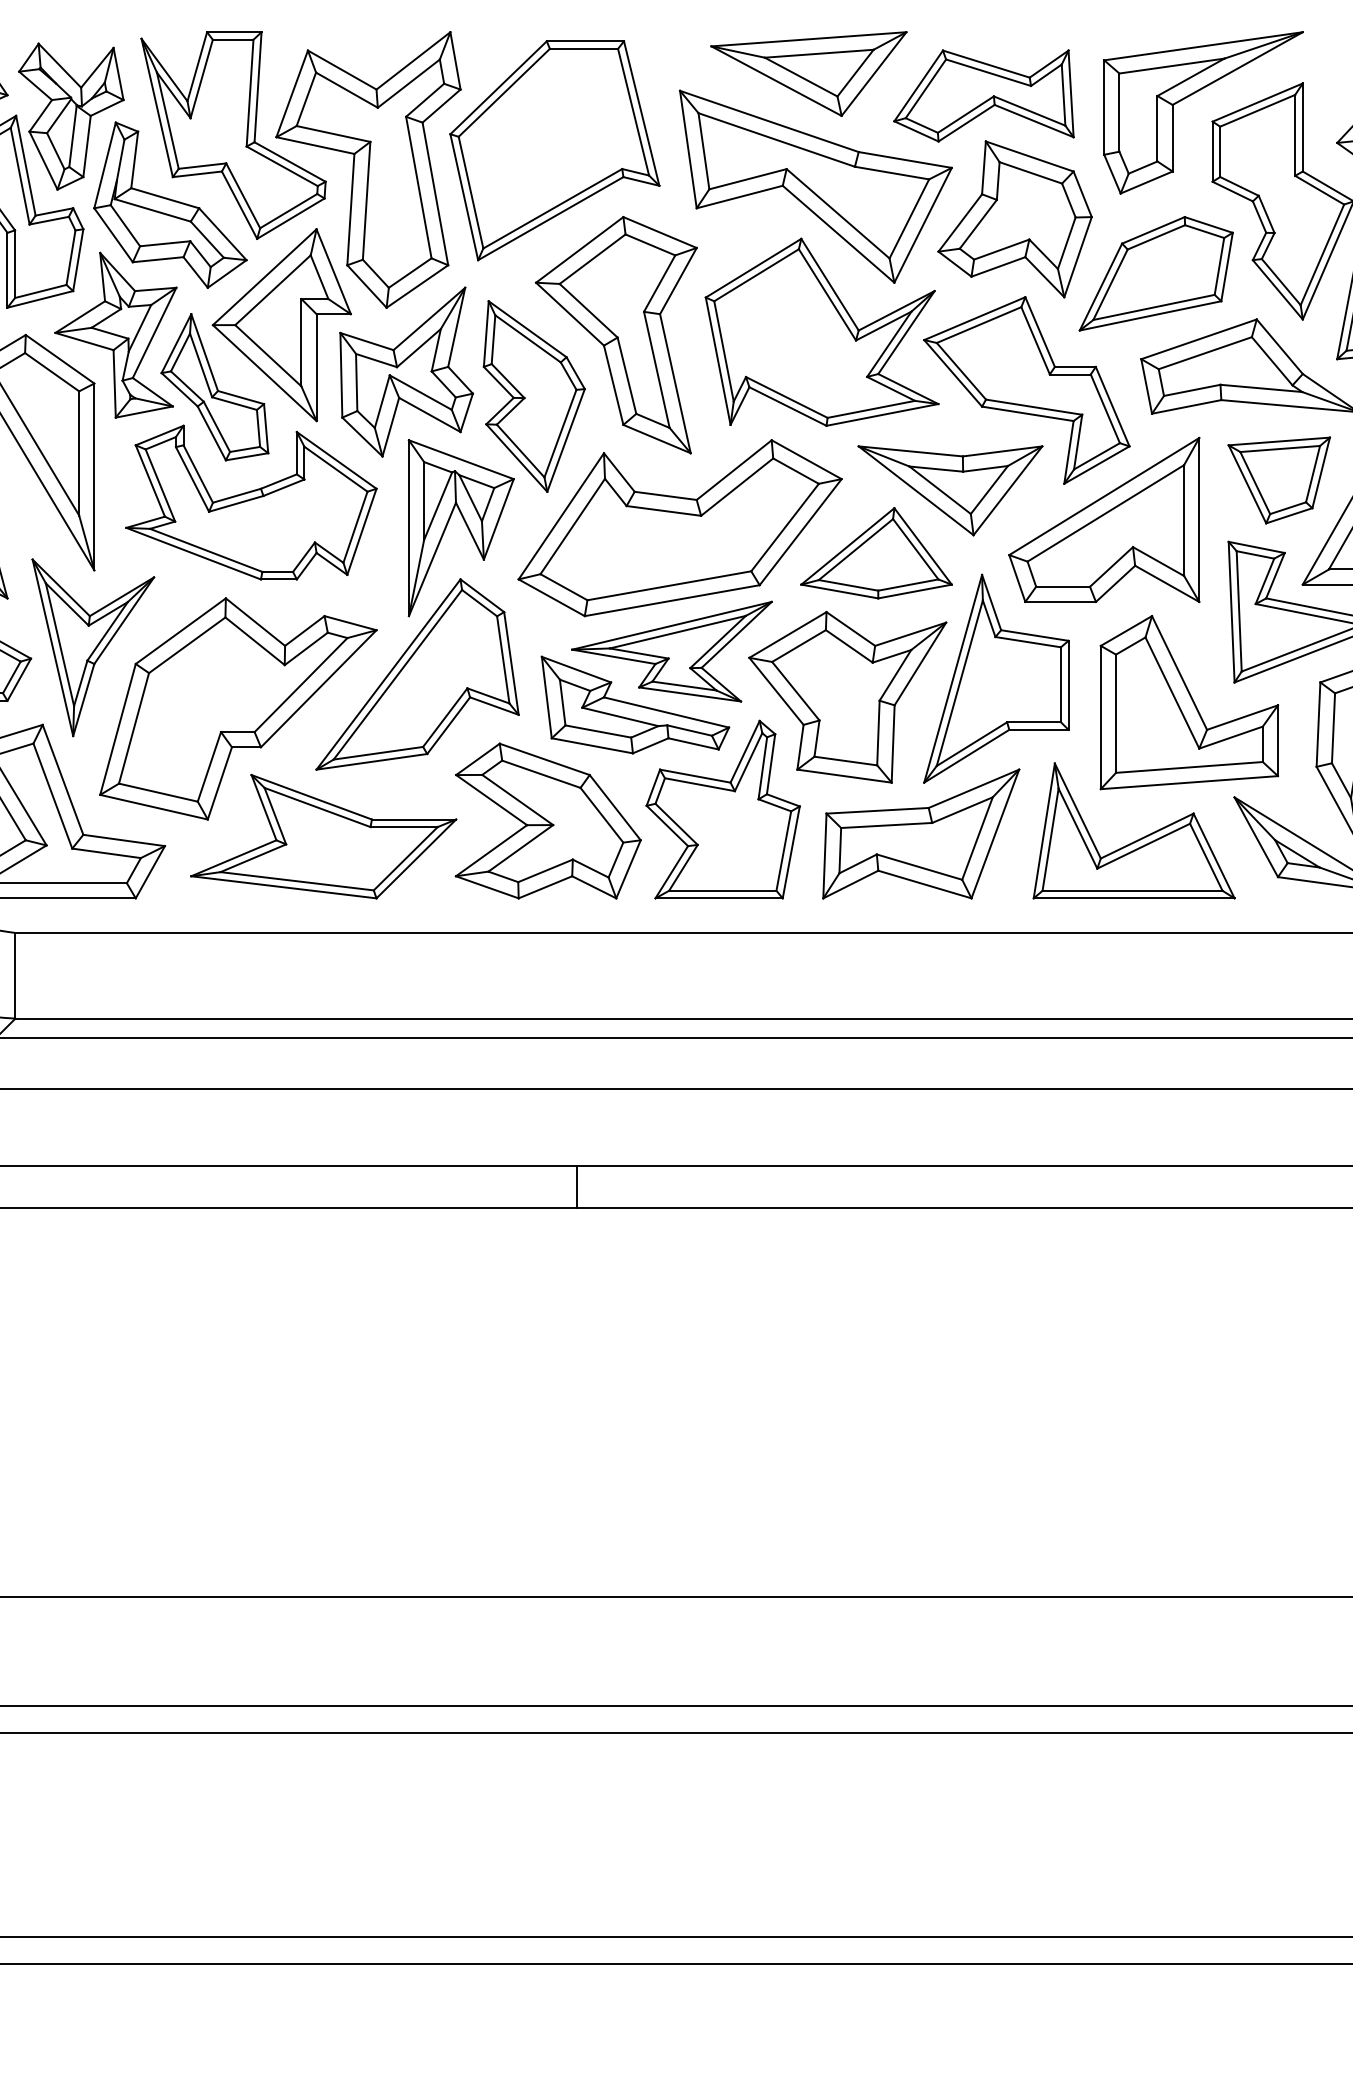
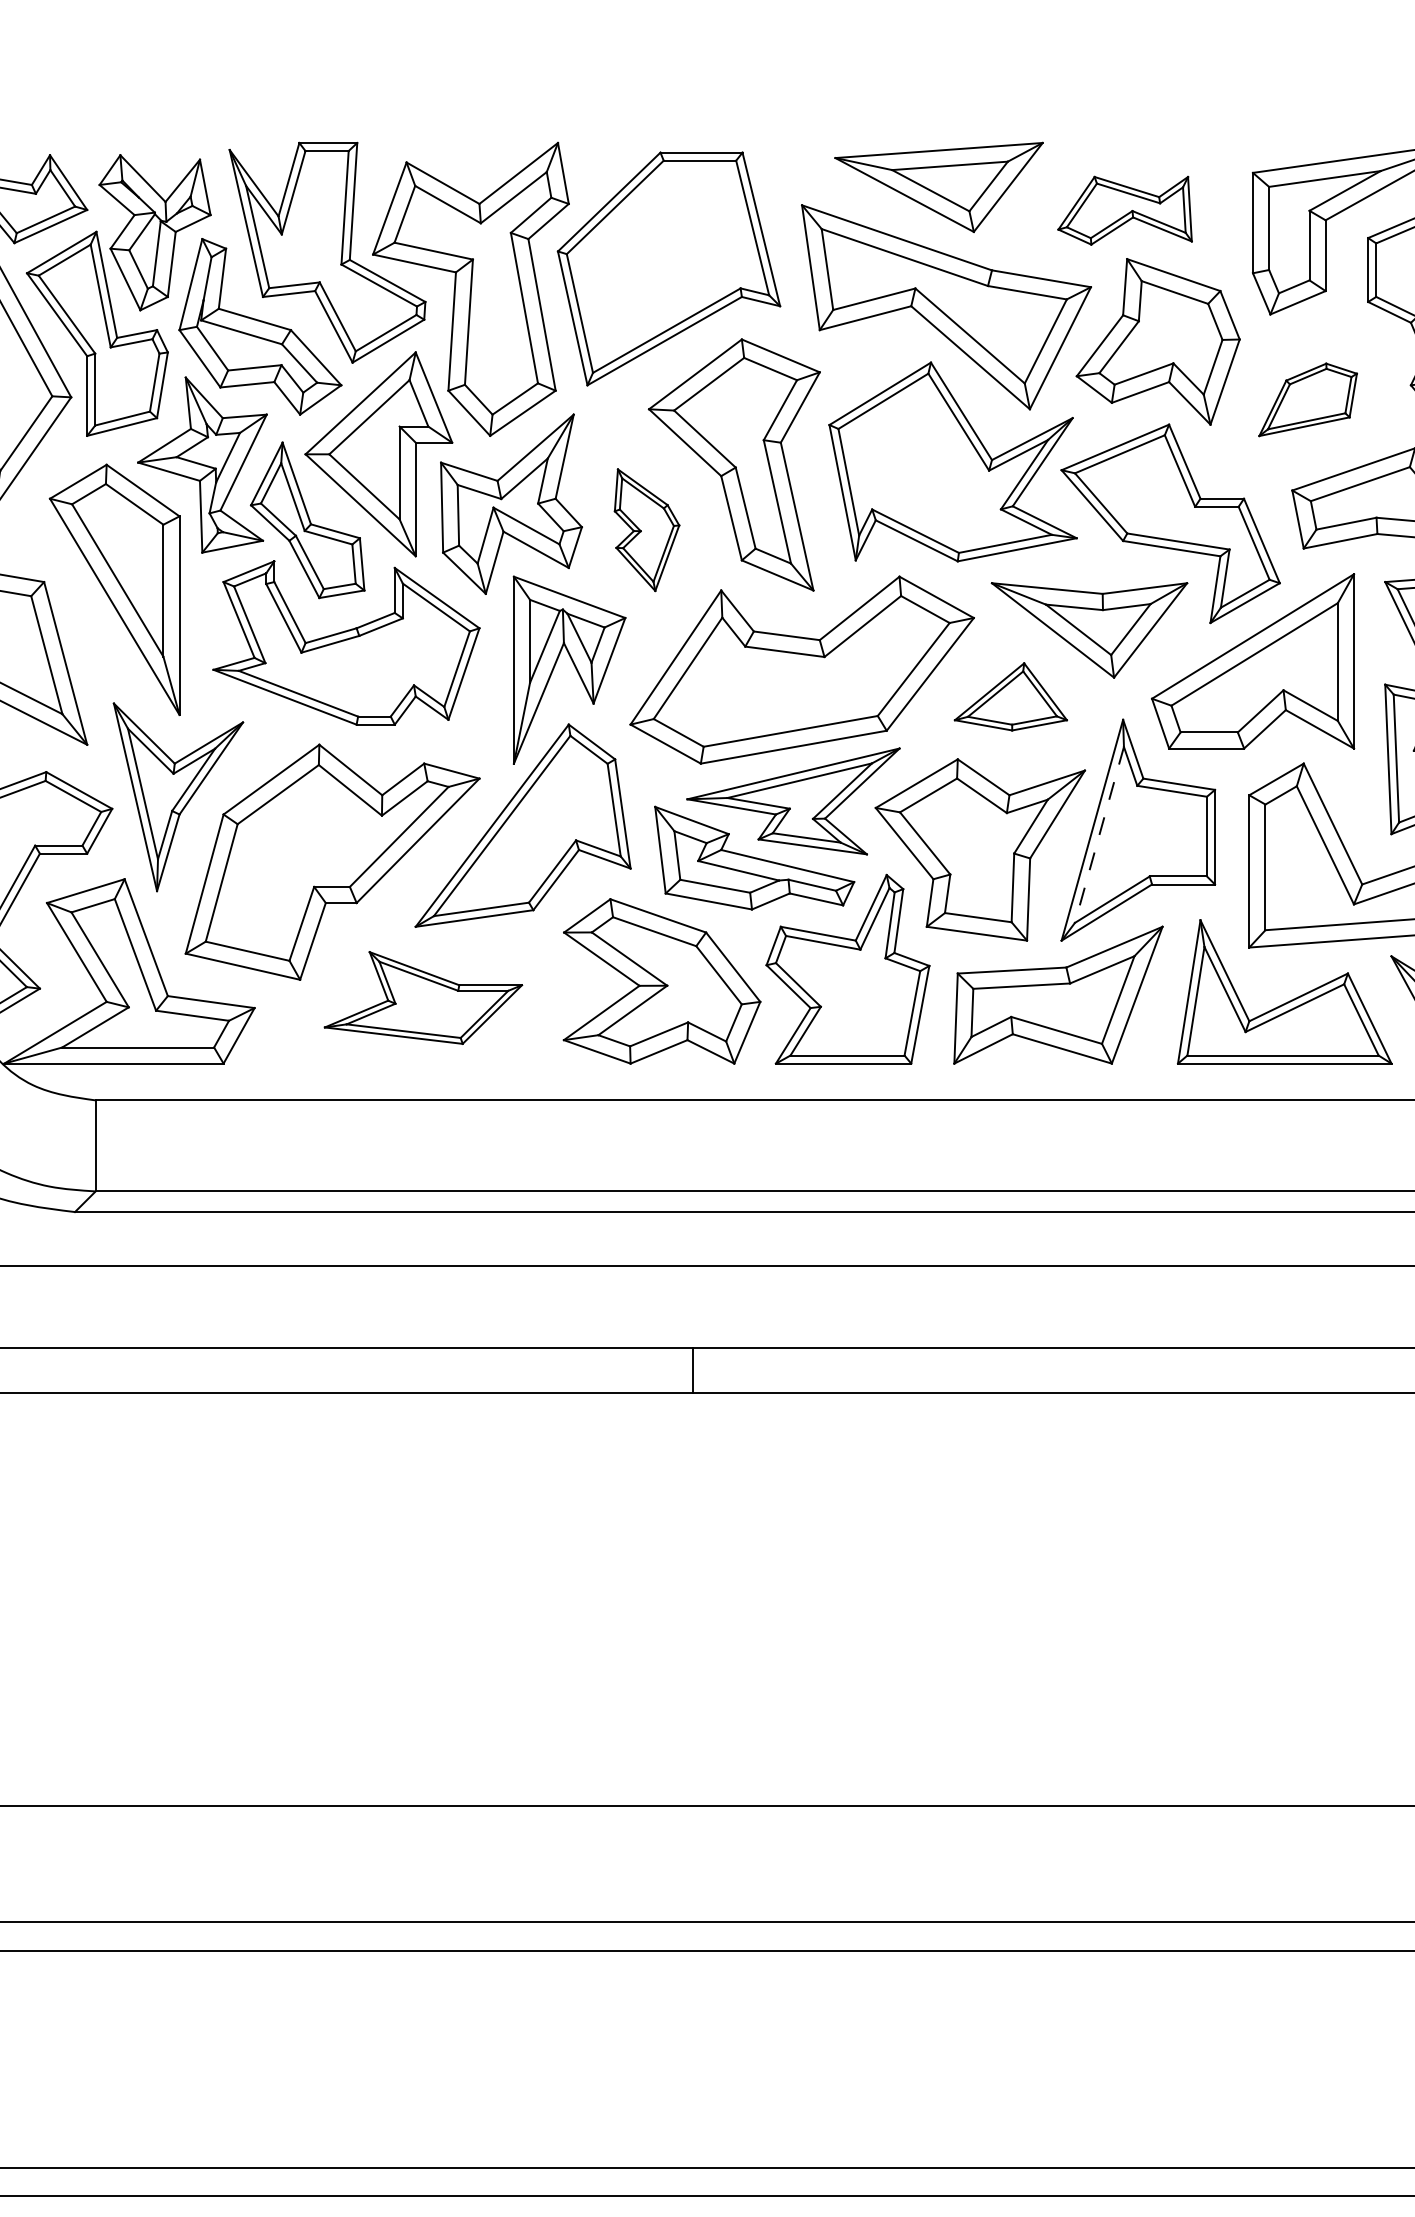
part: (983, 95) -> (1124, 210), size x0.7
part: (1155, 273) -> (1307, 399), size x0.6
part: (533, 396) -> (646, 530), size x0.6
part: (876, 553) -> (1010, 697), size x0.7
line: (959, 683) -> (1099, 835), solid -> dashed
part: (323, 836) -> (423, 997), size x0.7

